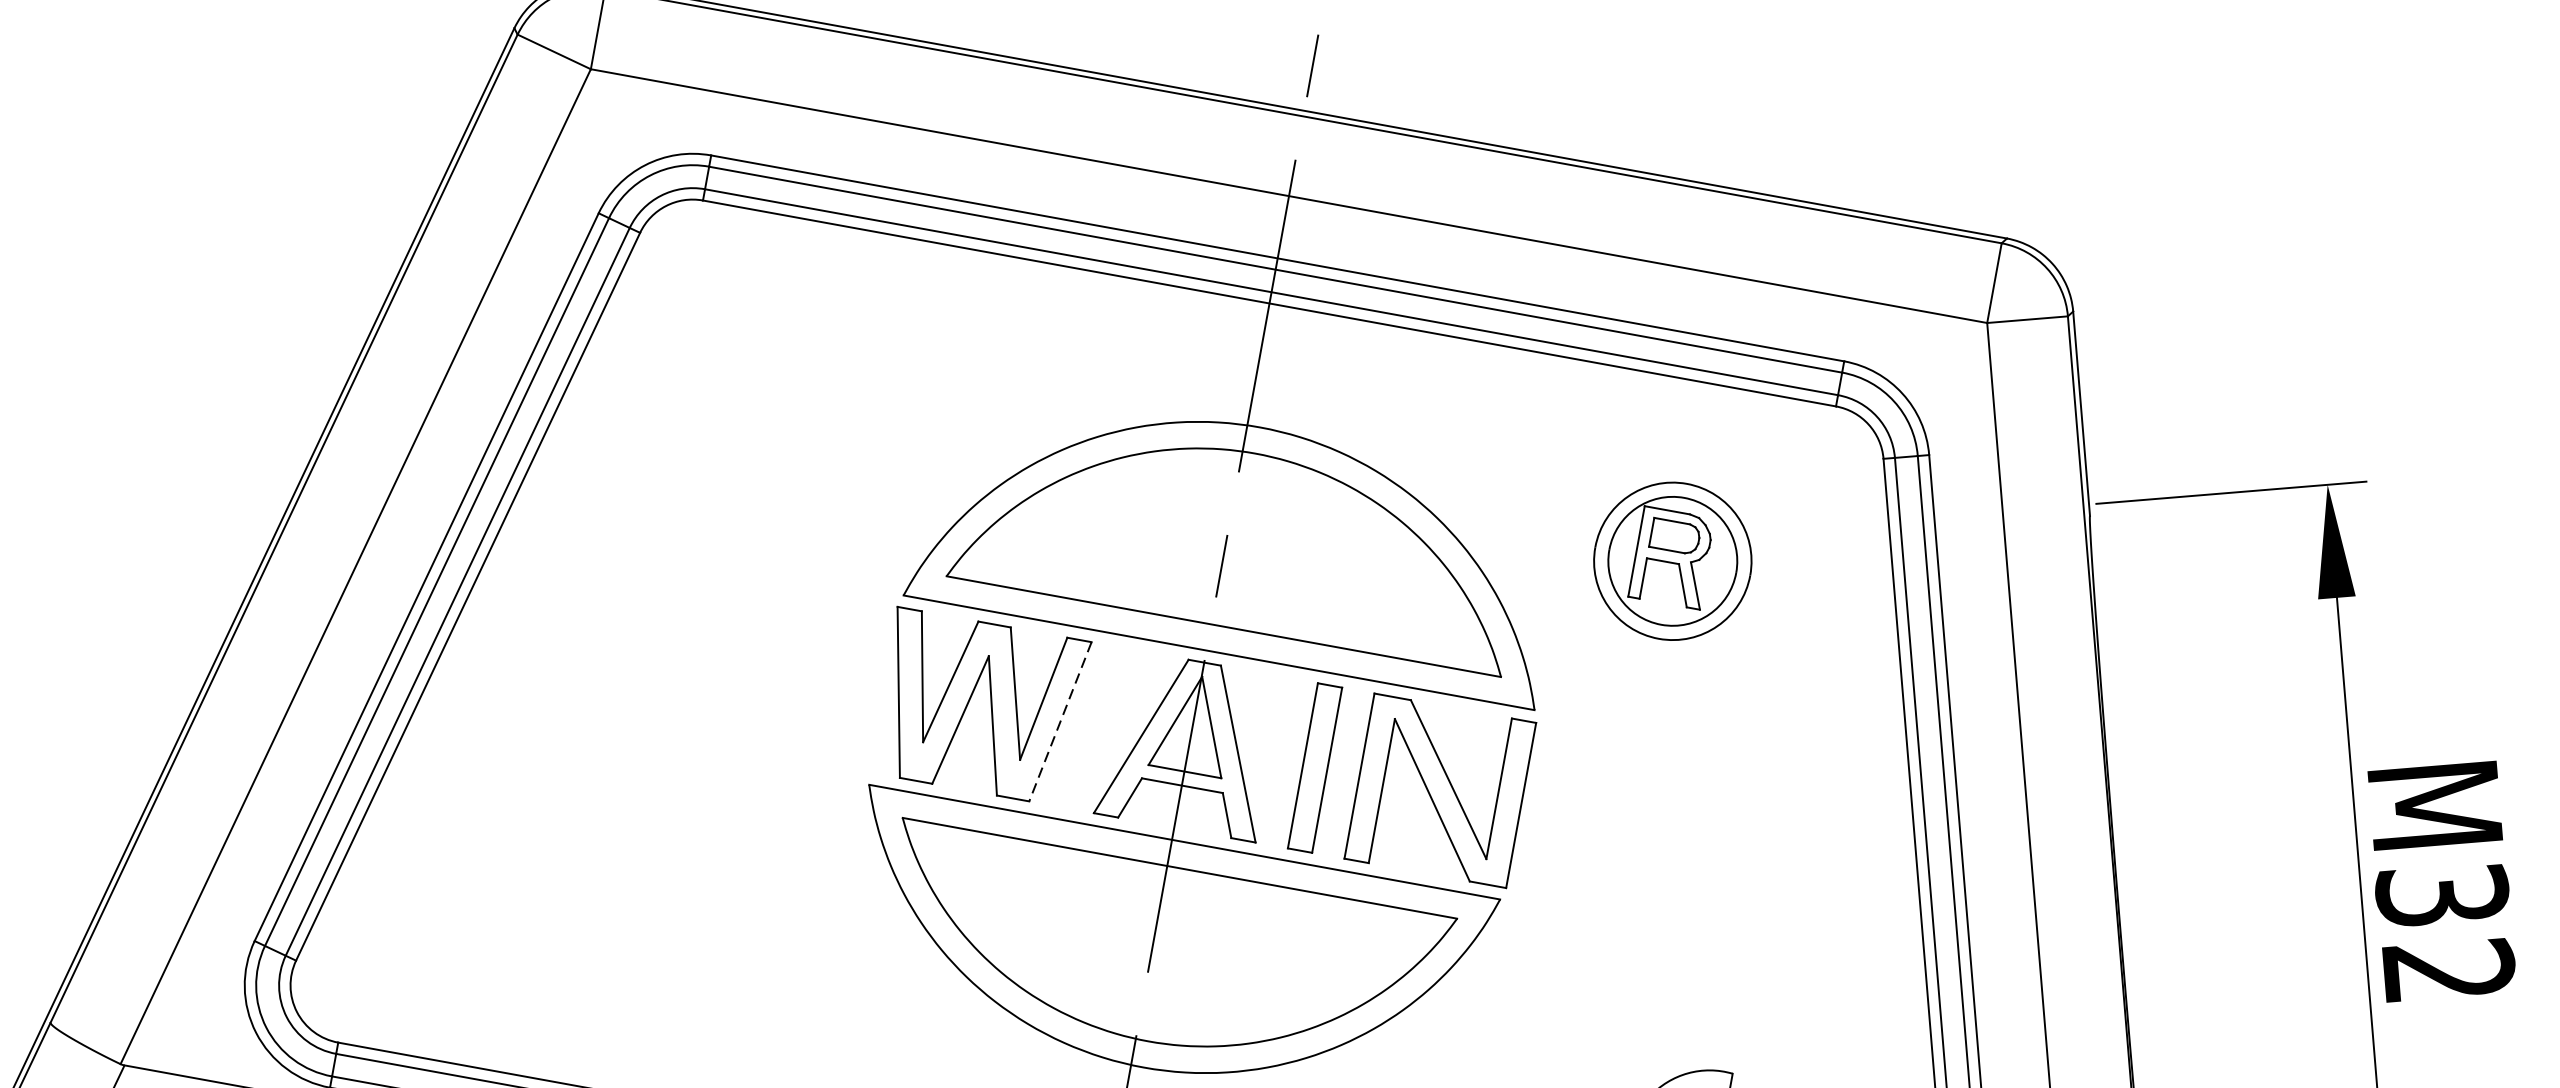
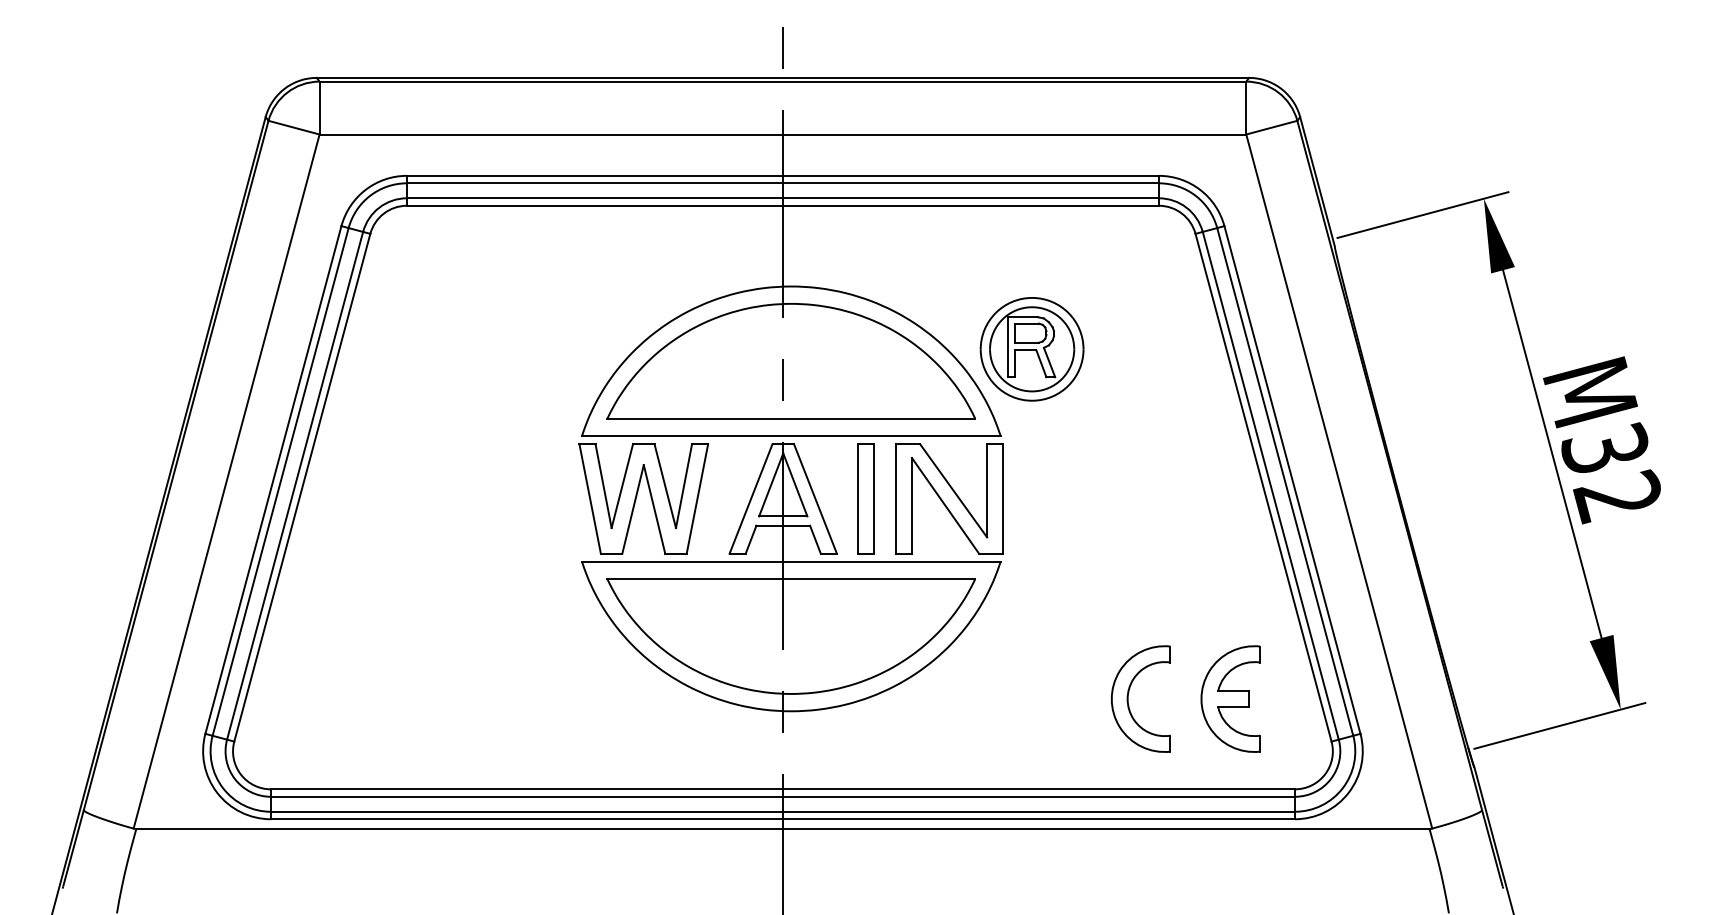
part: (1671, 561) -> (1031, 349), moved
line: (1060, 721) -> (697, 498), dashed -> solid

